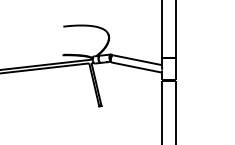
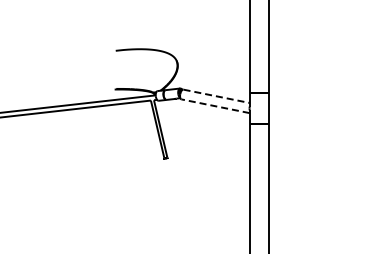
line: (137, 60) -> (216, 96), solid -> dashed
line: (136, 67) -> (215, 106), solid -> dashed

